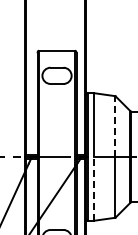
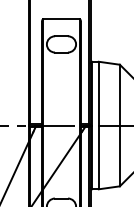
line: (115, 126) -> (119, 95), dashed -> solid
line: (94, 188) -> (98, 157), dashed -> solid

